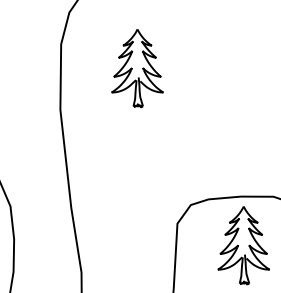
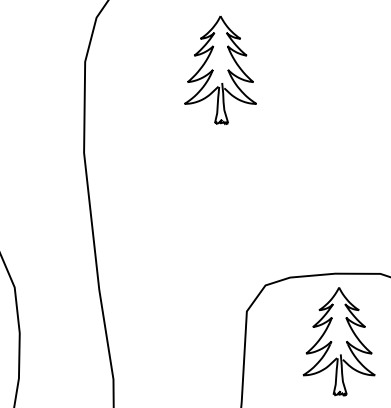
part: (137, 68) -> (220, 70), moved

